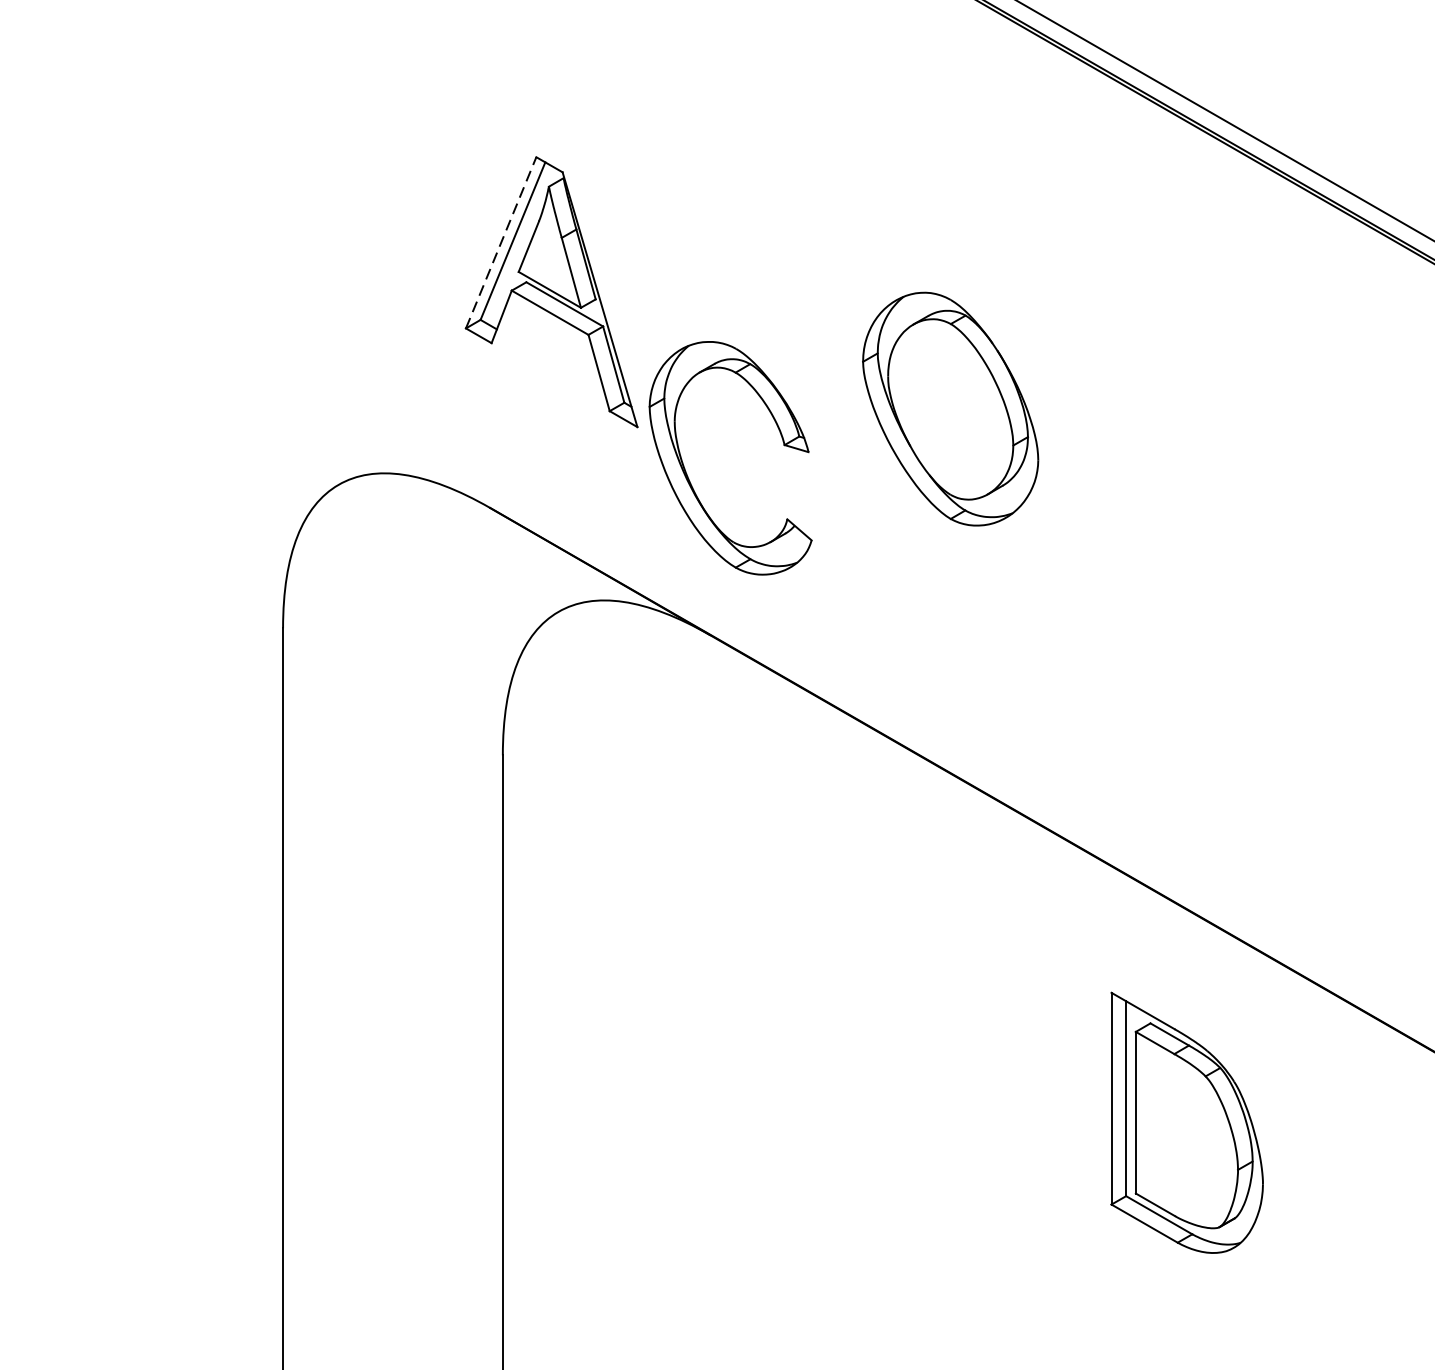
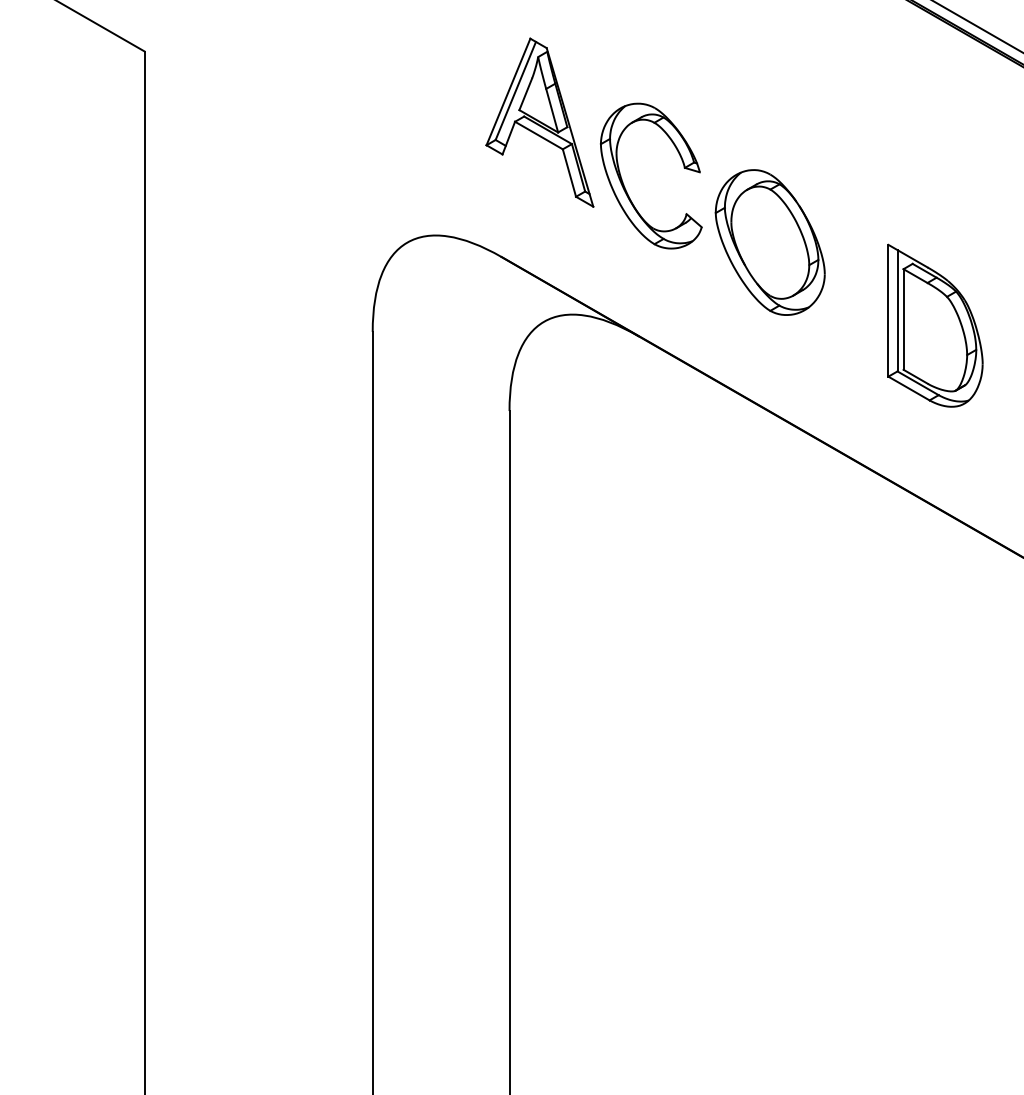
line: (501, 243) -> (508, 92), dashed -> solid
part: (949, 409) -> (769, 242), moved
part: (687, 471) -> (624, 184), moved
part: (1187, 1122) -> (935, 325), moved

